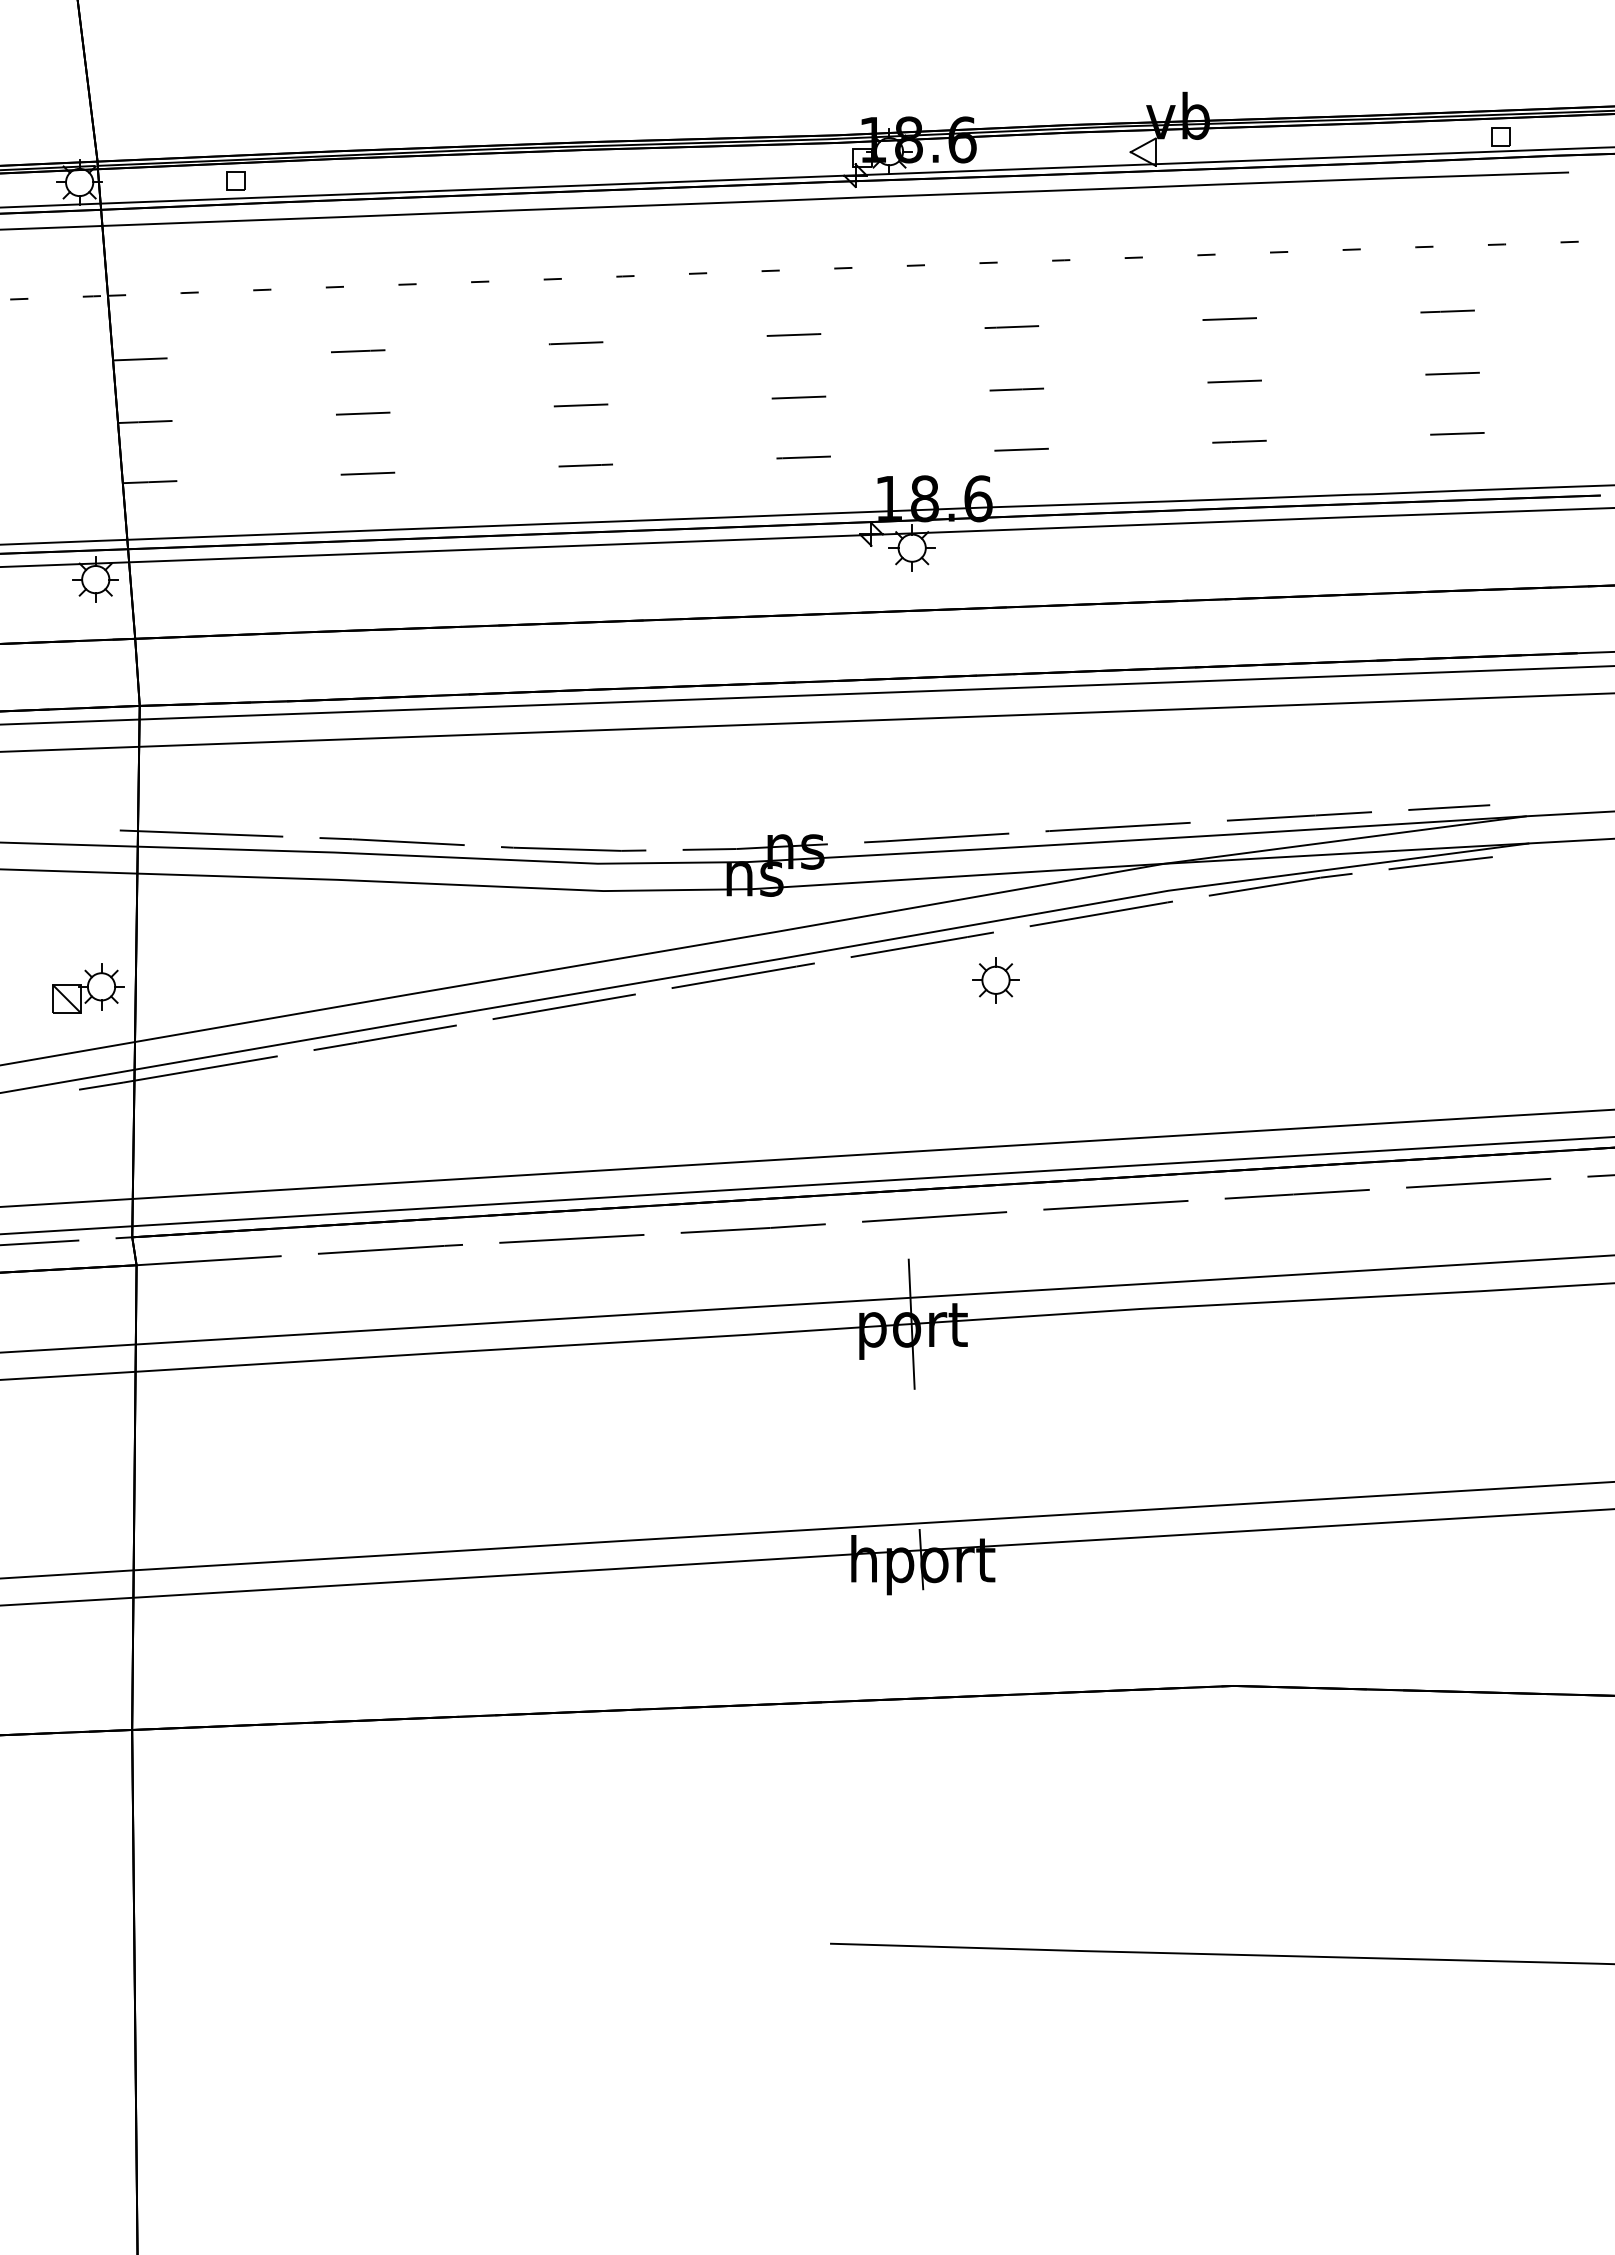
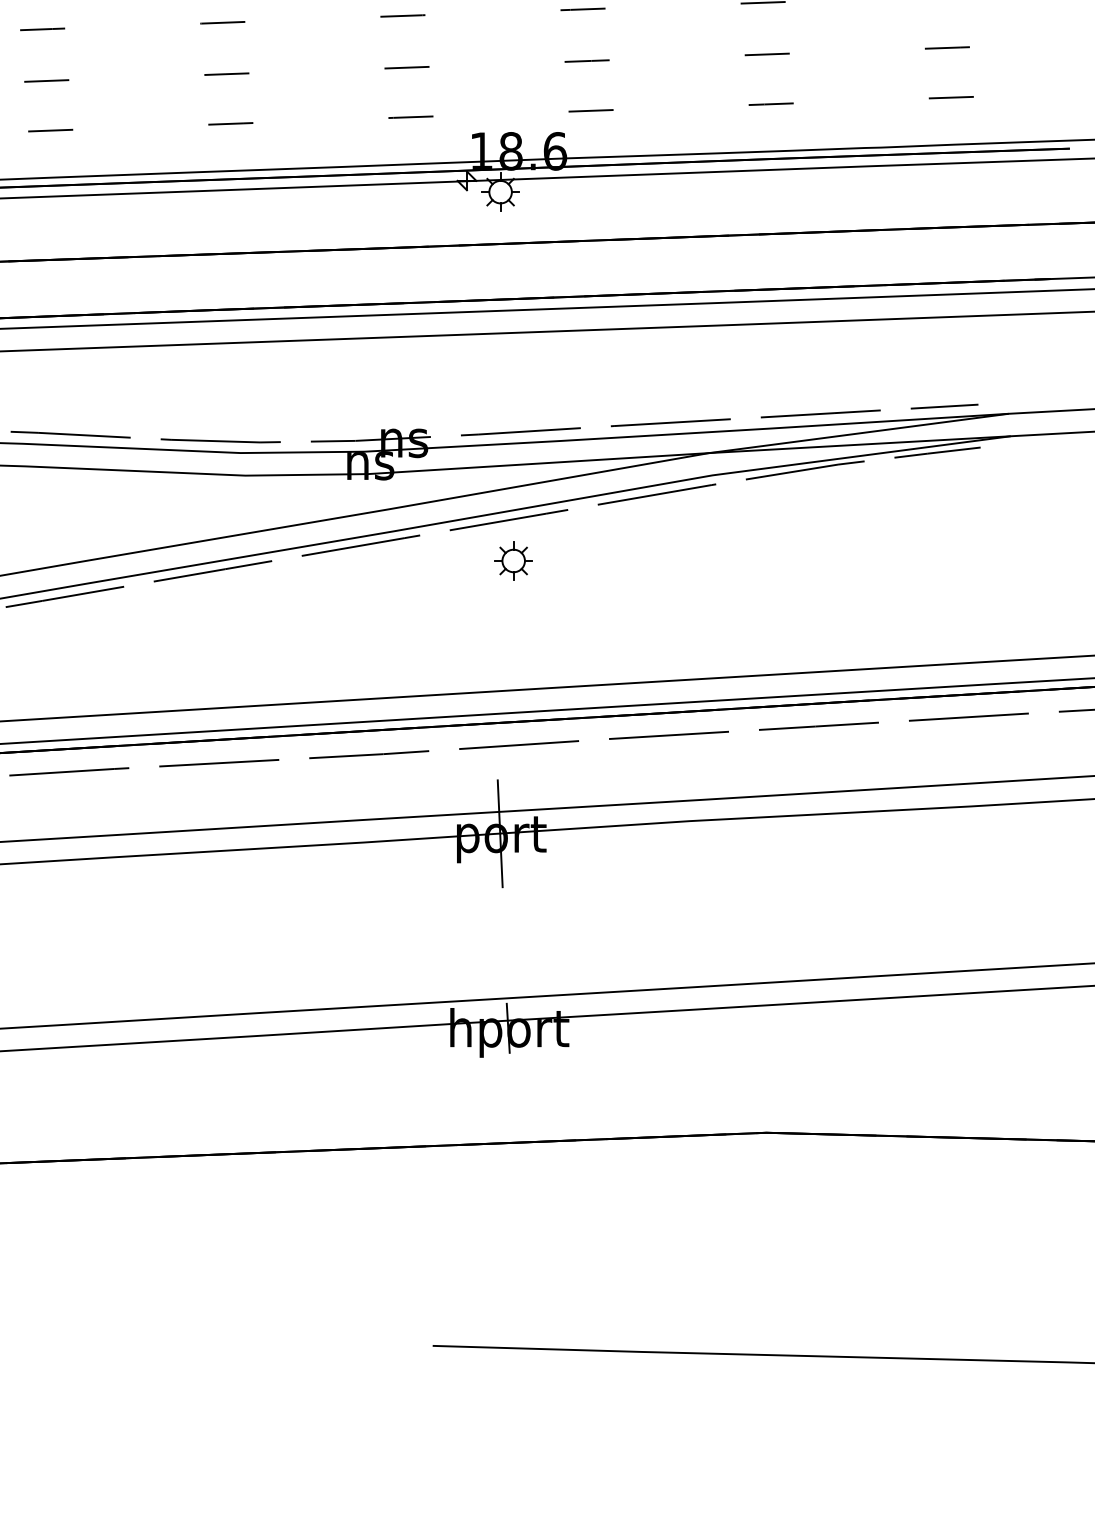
part: (995, 980) -> (513, 561), moved

